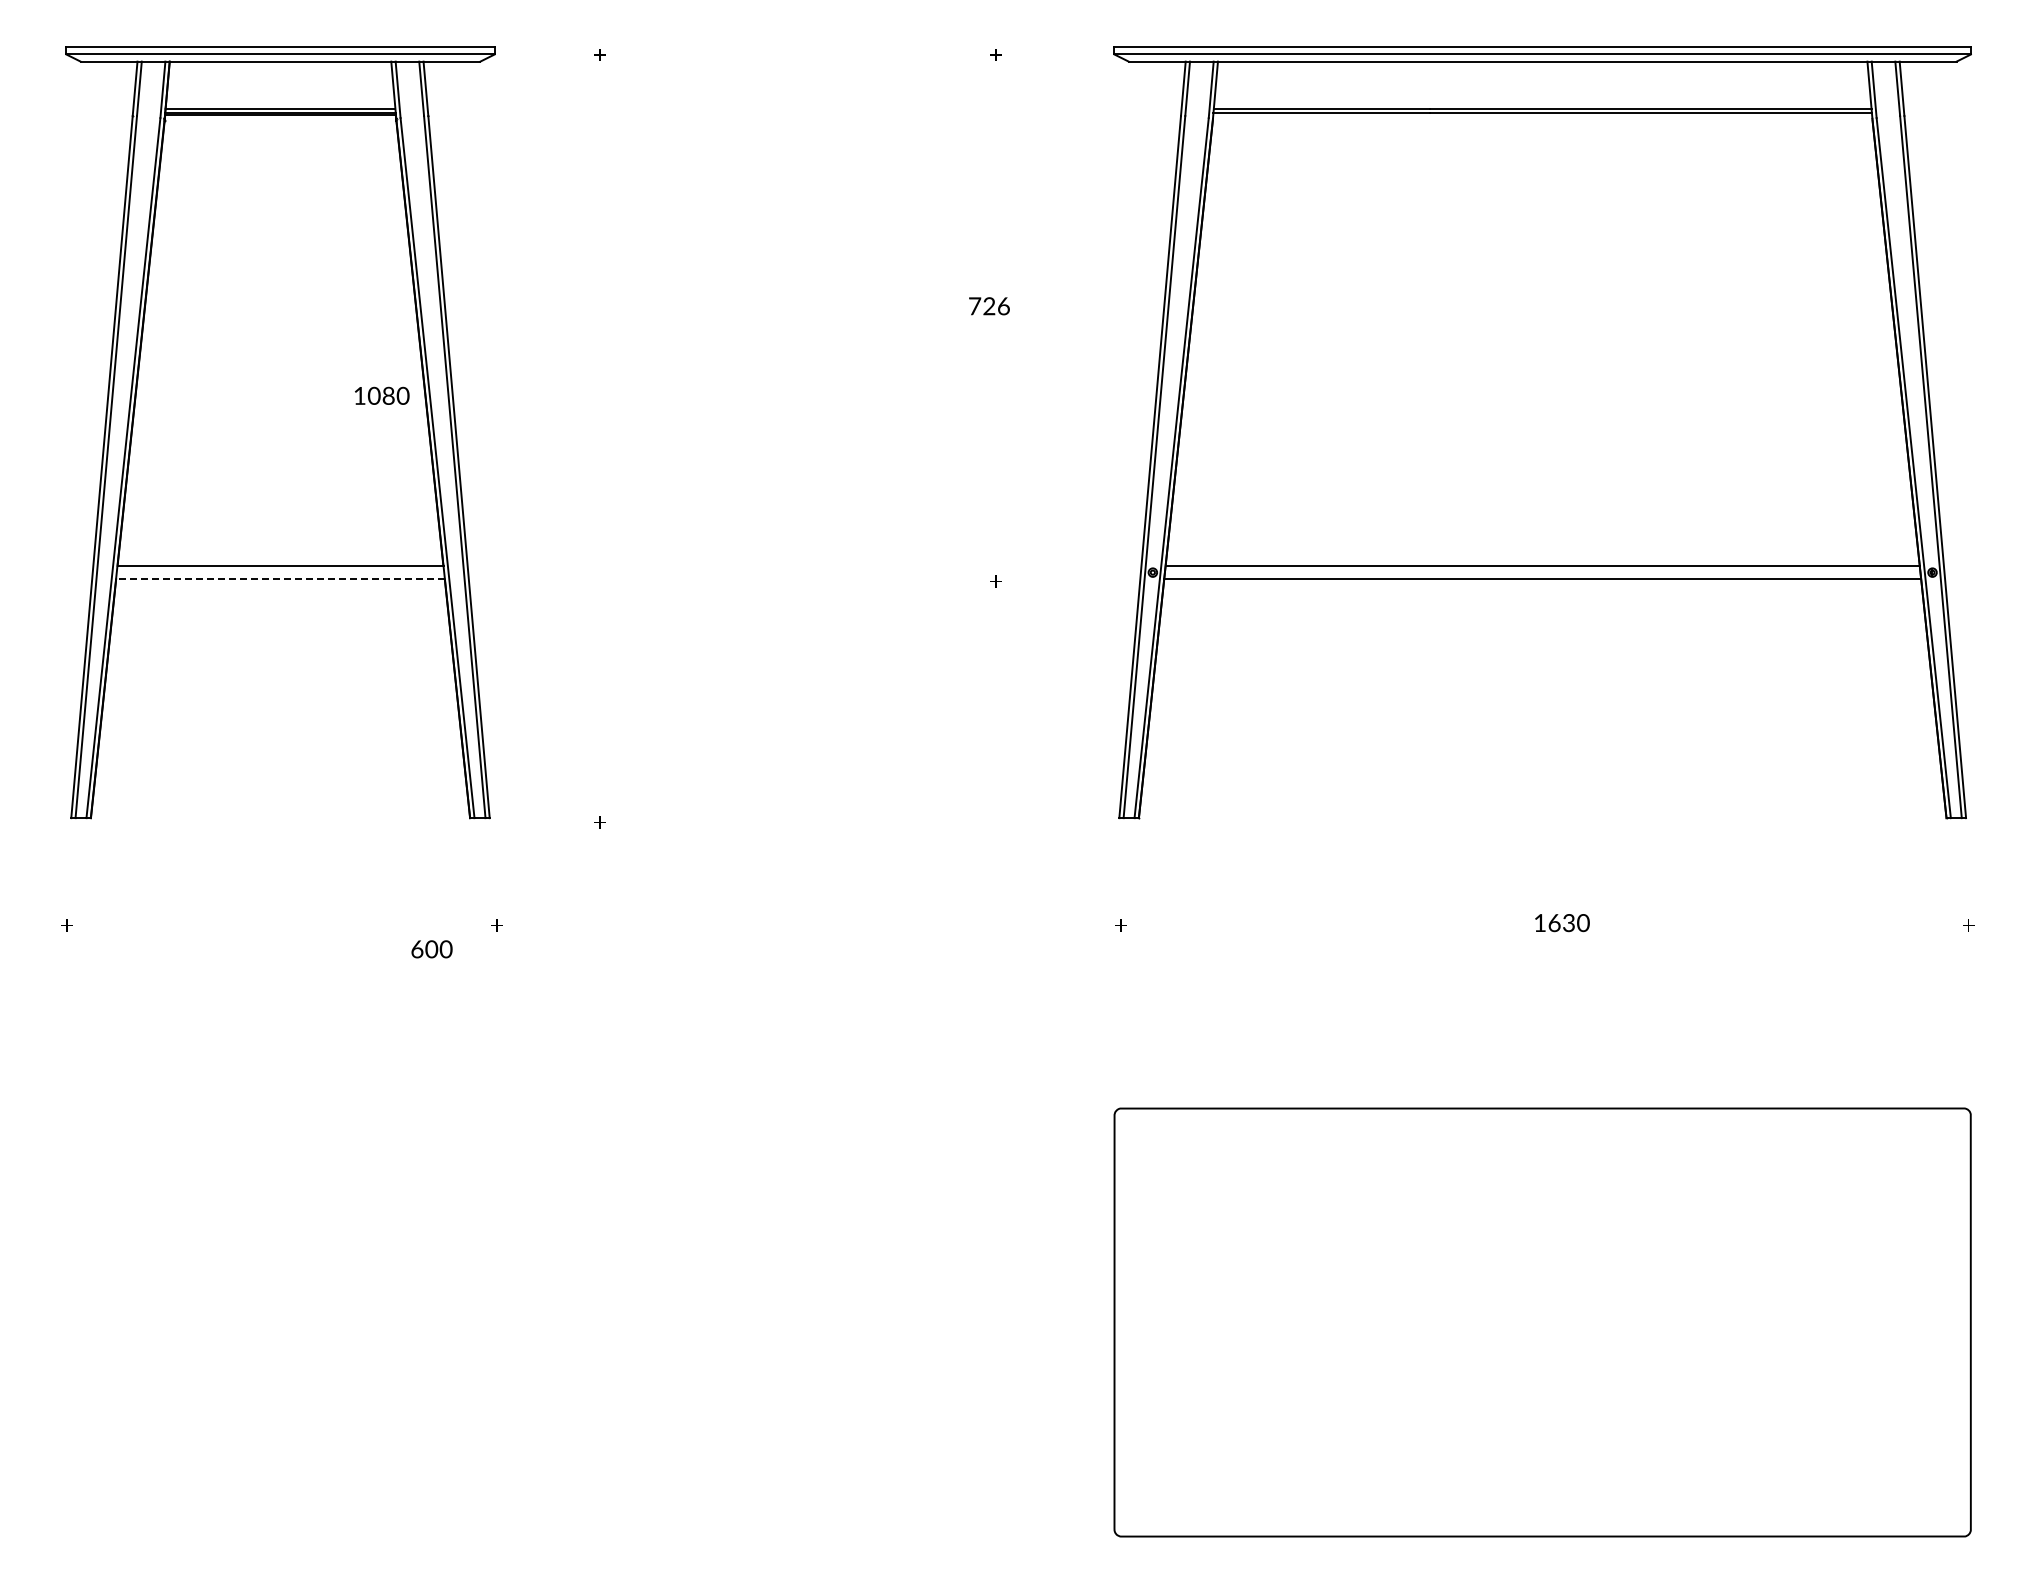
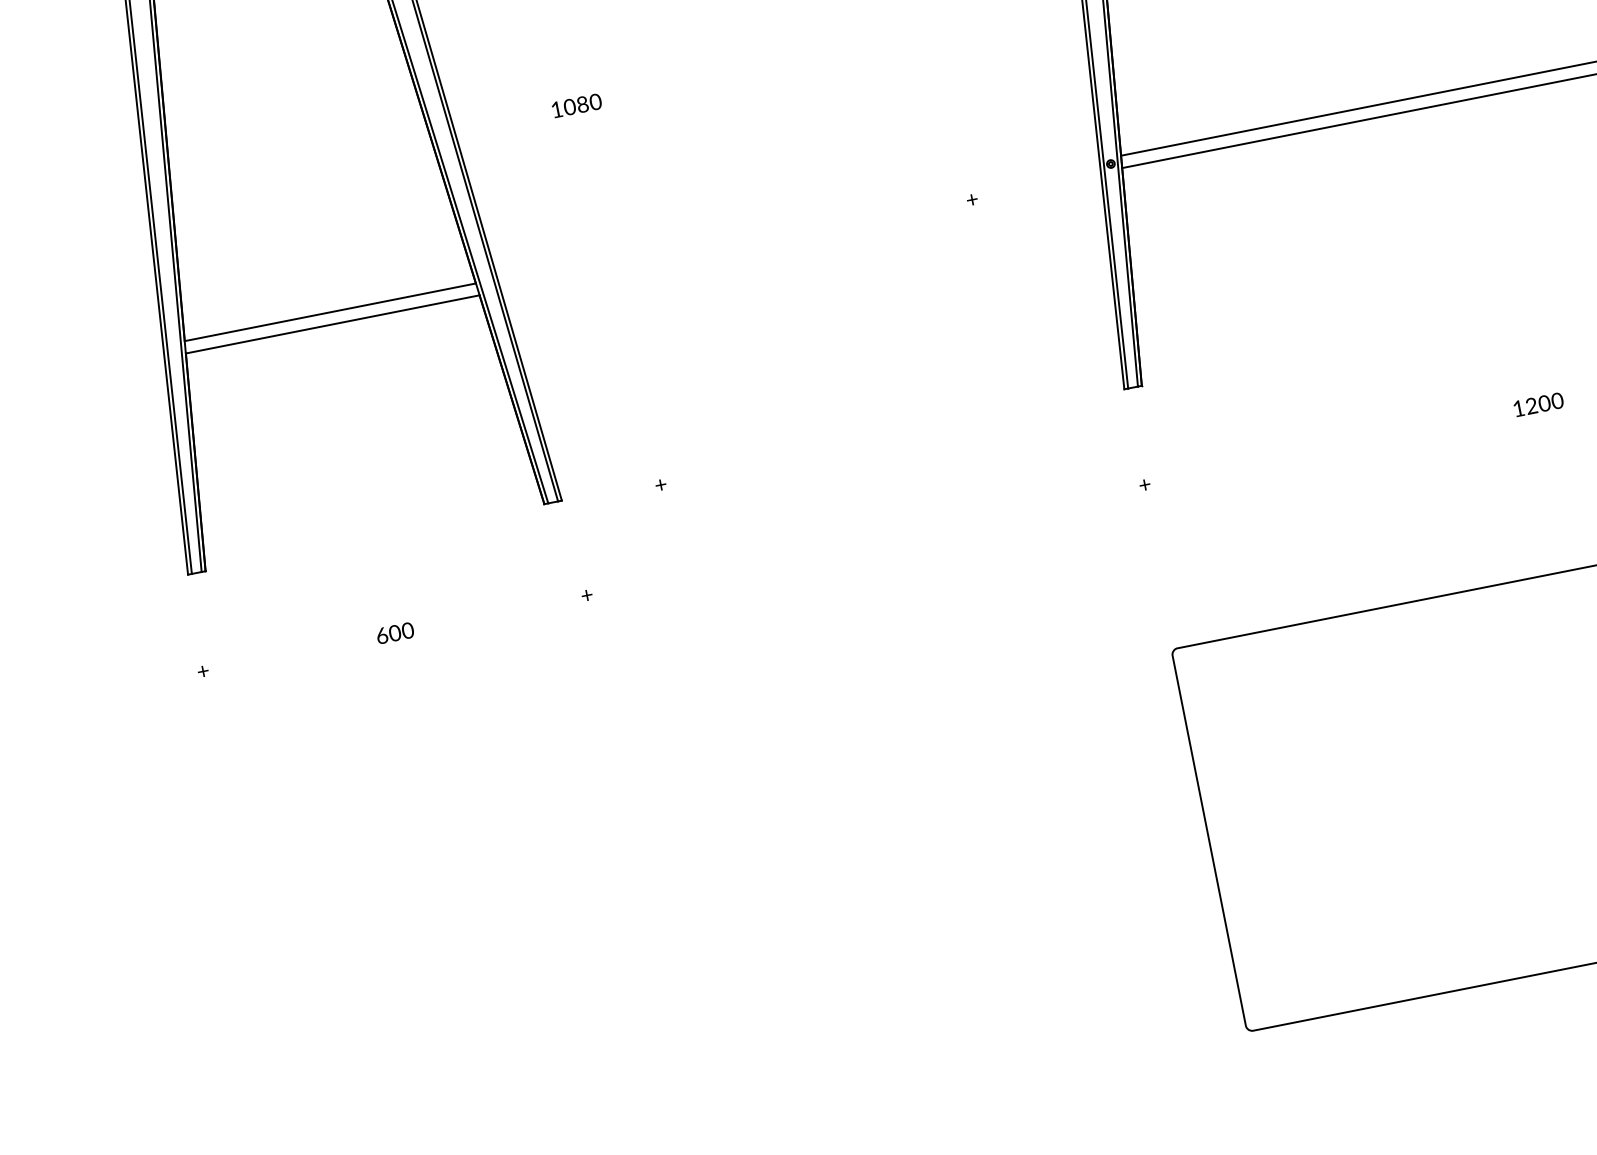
text: (382, 395) -> (577, 105), moved
line: (280, 579) -> (332, 324), dashed -> solid
text: (1561, 923) -> (1538, 405), 1630 -> 1200
text: (431, 949) -> (394, 633), moved

